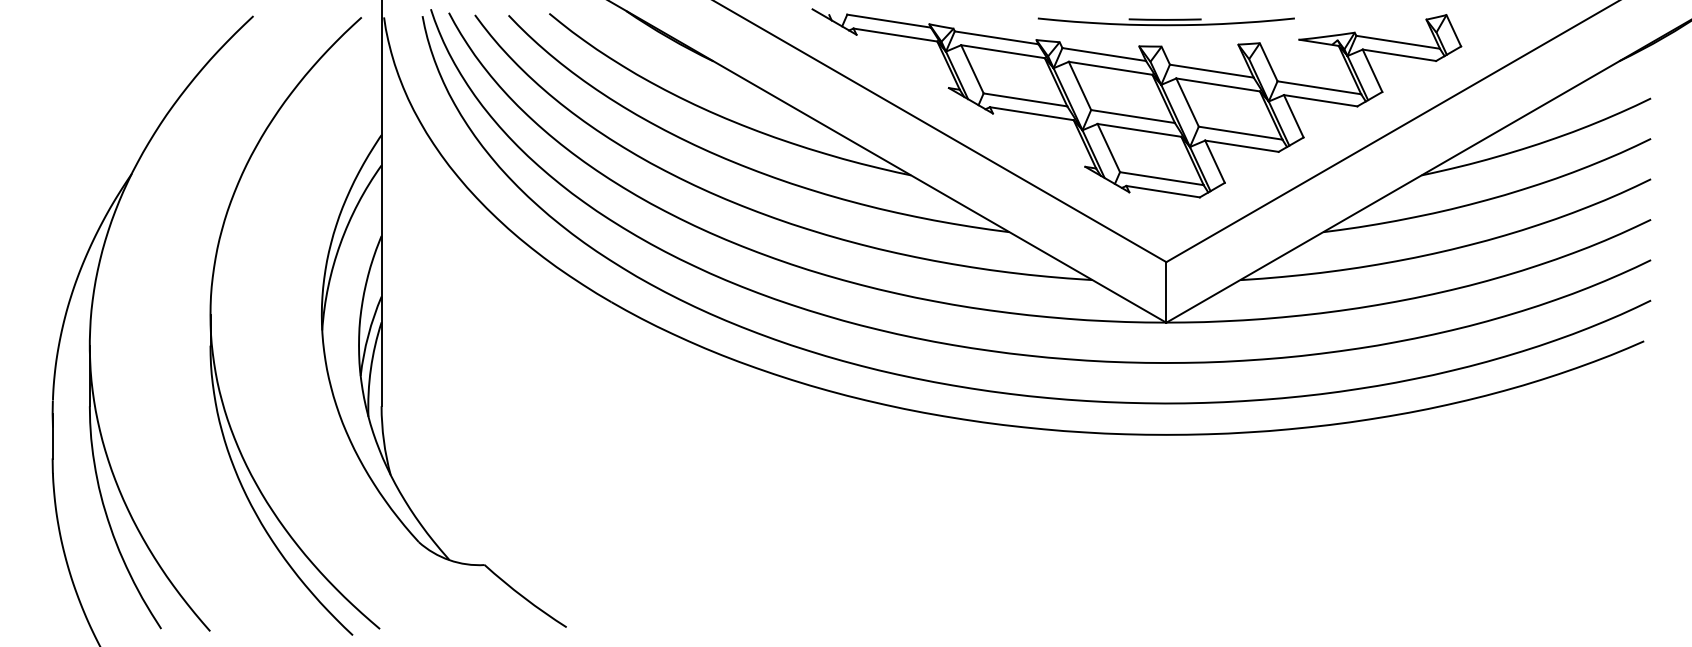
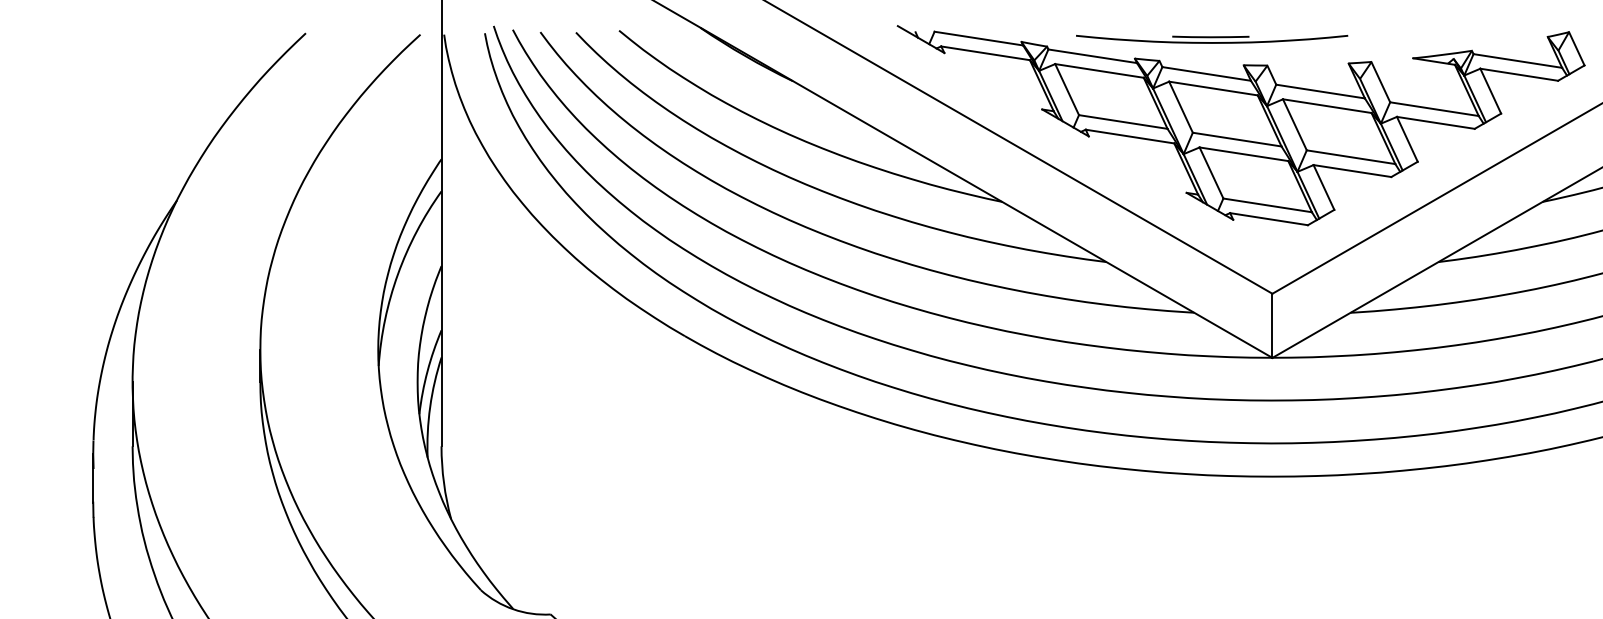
part: (1165, 21) -> (1211, 38), moved

